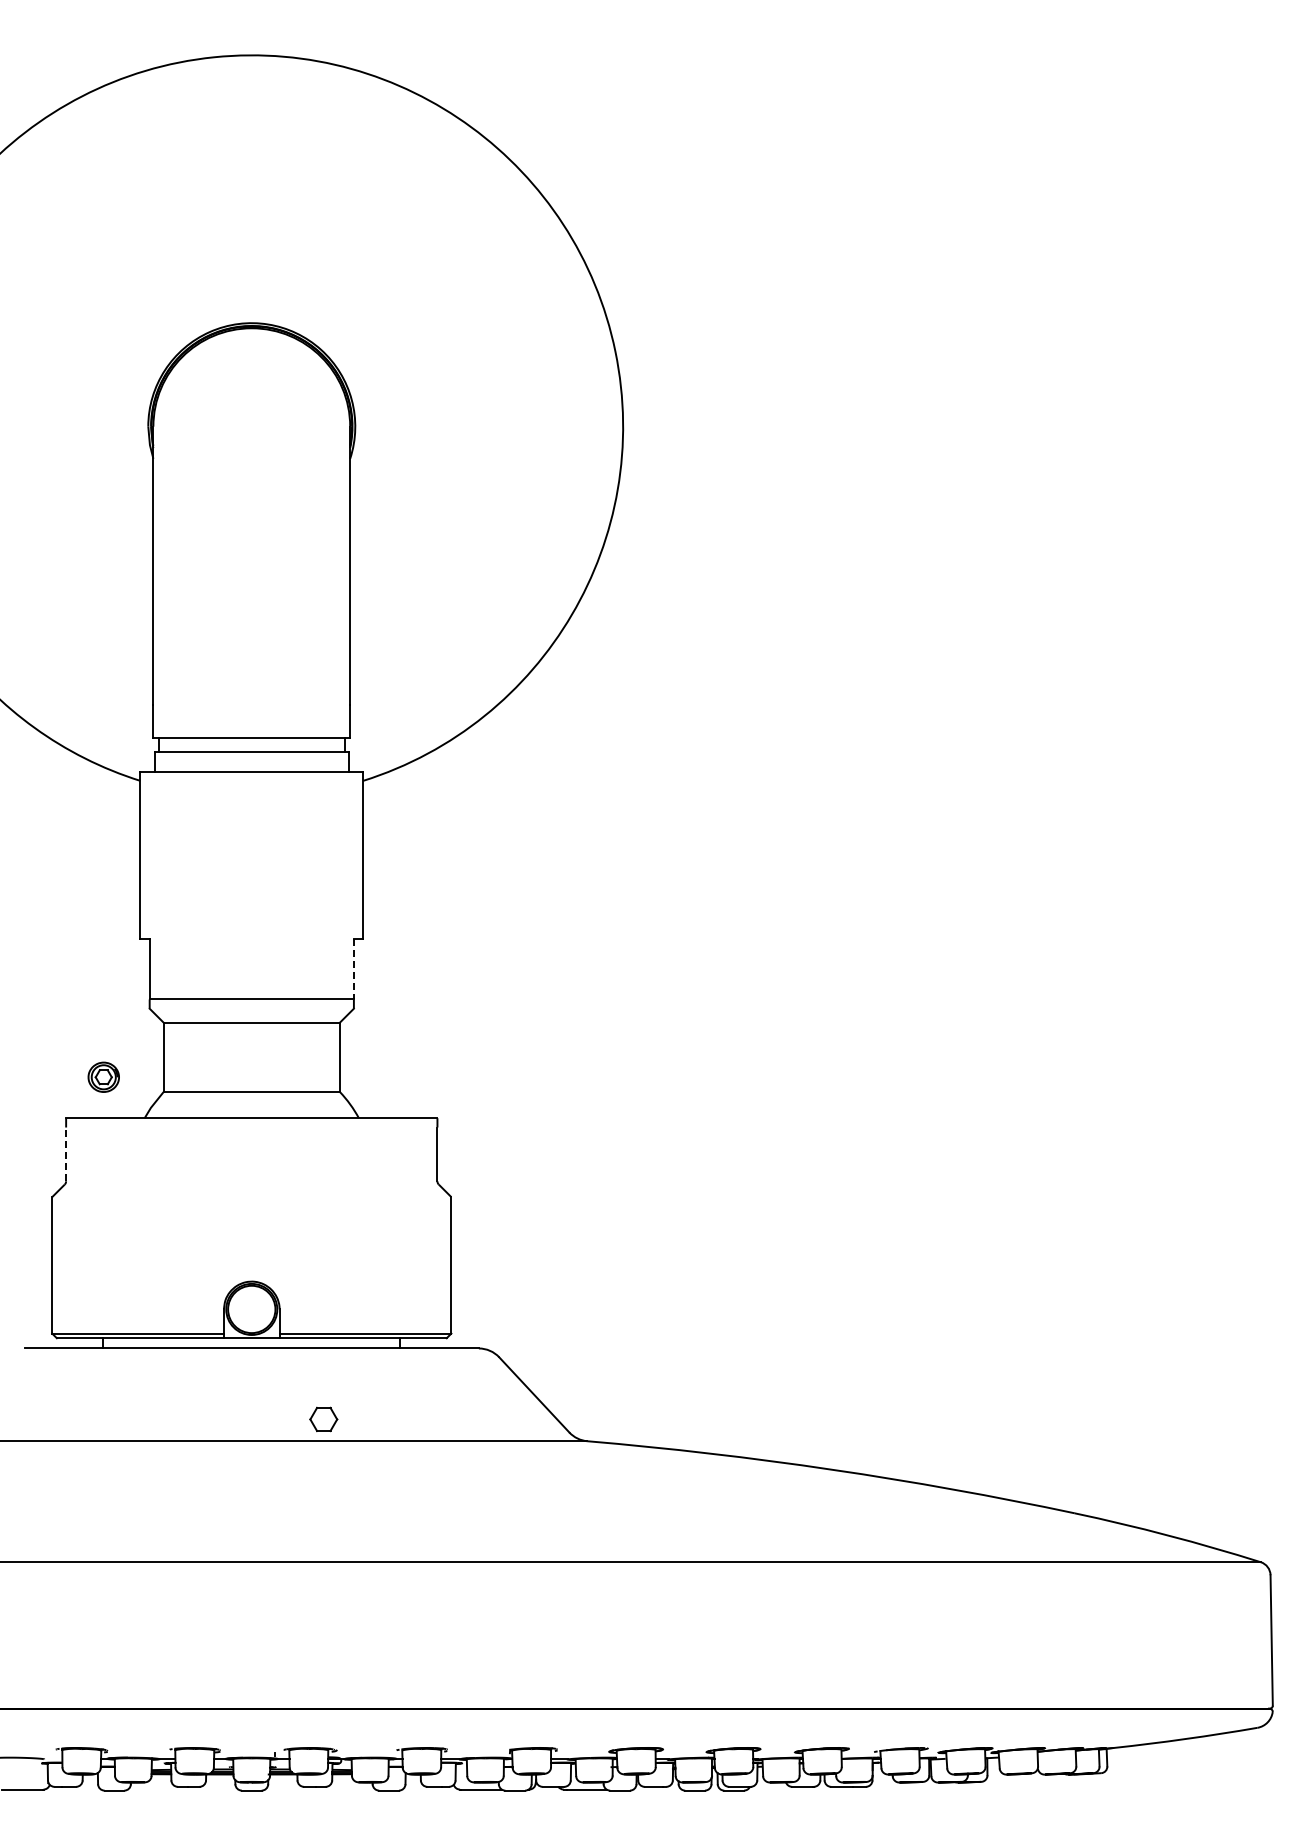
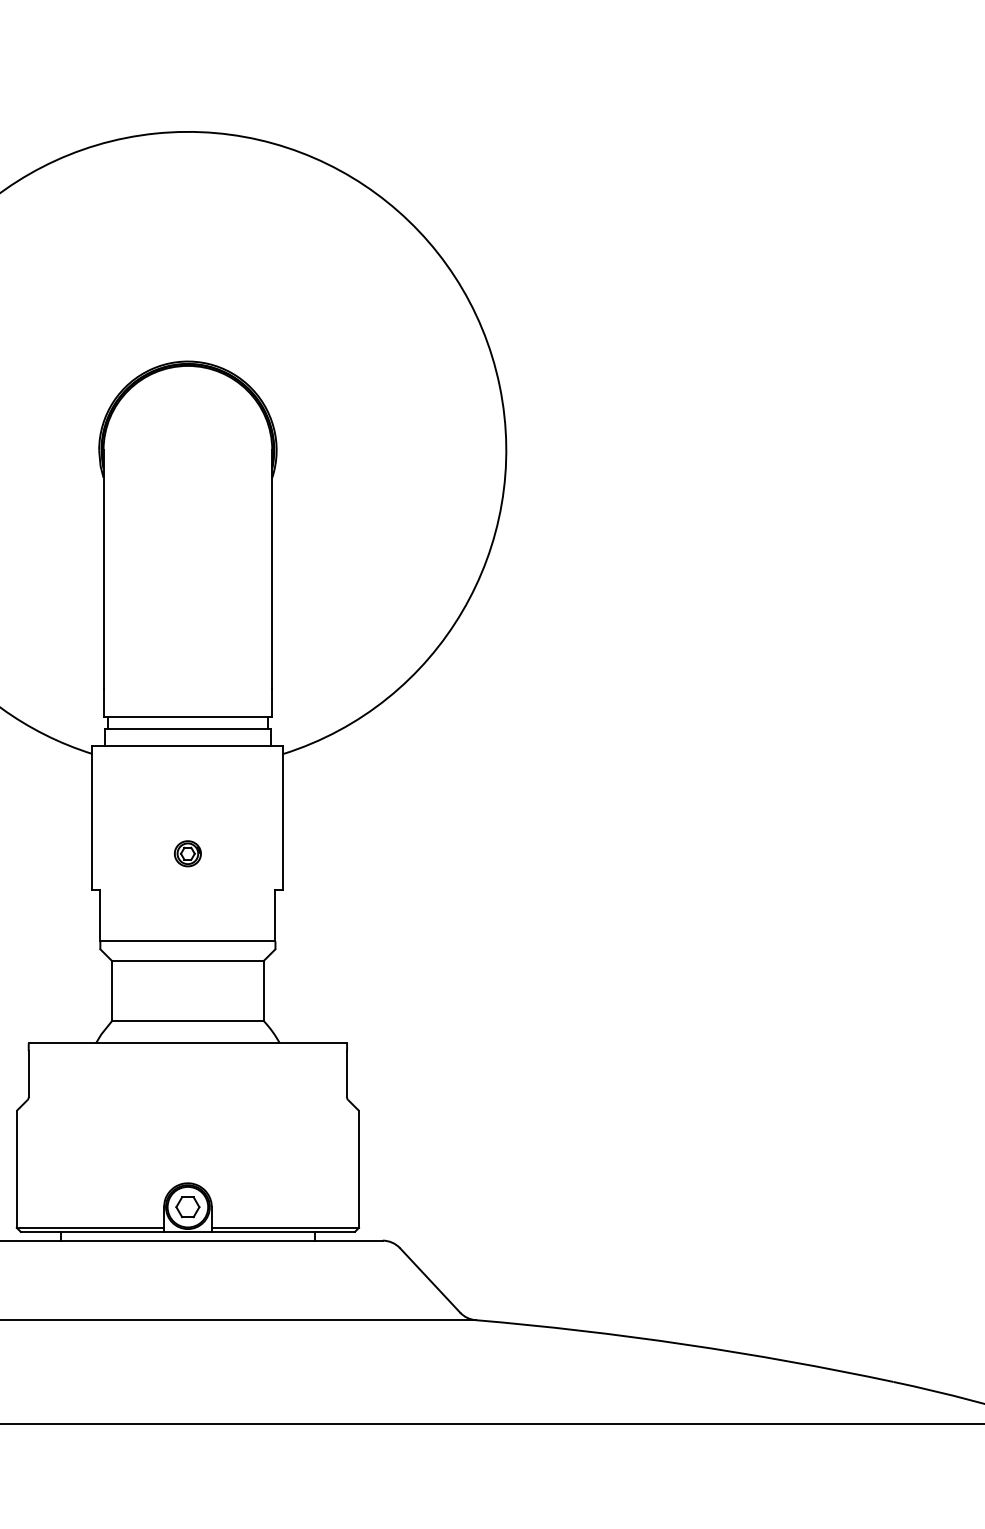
line: (353, 969) -> (275, 915), dashed -> solid
part: (103, 1076) -> (187, 853), moved
line: (66, 1154) -> (29, 1074), dashed -> solid
part: (323, 1419) -> (187, 1207), moved

